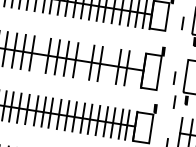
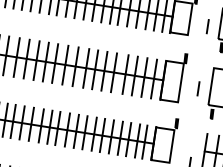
line: (39, 54) -> (45, 61), added
line: (83, 61) -> (95, 69), added
line: (110, 65) -> (125, 74), added
line: (135, 69) -> (154, 78), added
line: (174, 101) -> (198, 115), removed

